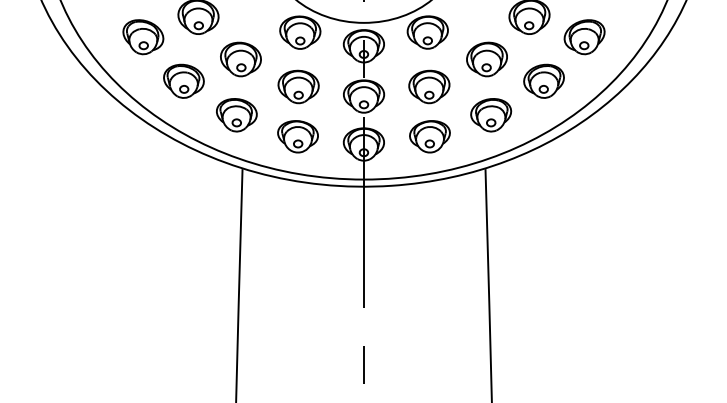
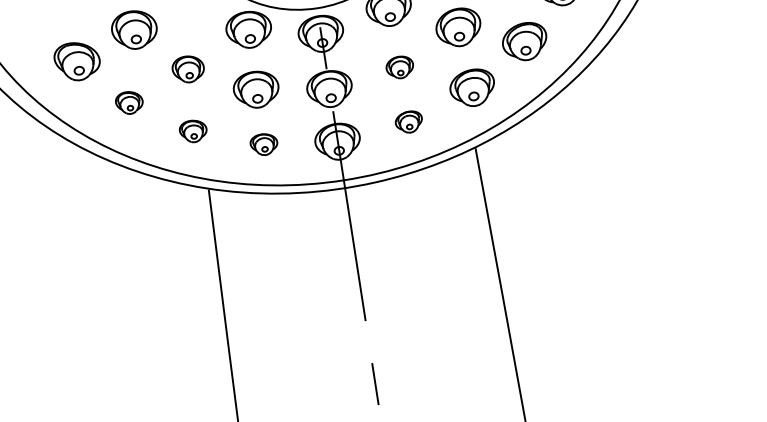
part: (240, 59) -> (187, 69), size x0.7
part: (183, 80) -> (128, 102), size x0.6
part: (429, 86) -> (399, 66), size x0.6
part: (236, 115) -> (193, 131), size x0.6
part: (297, 136) -> (263, 144), size x0.6
part: (429, 136) -> (408, 121), size x0.6

